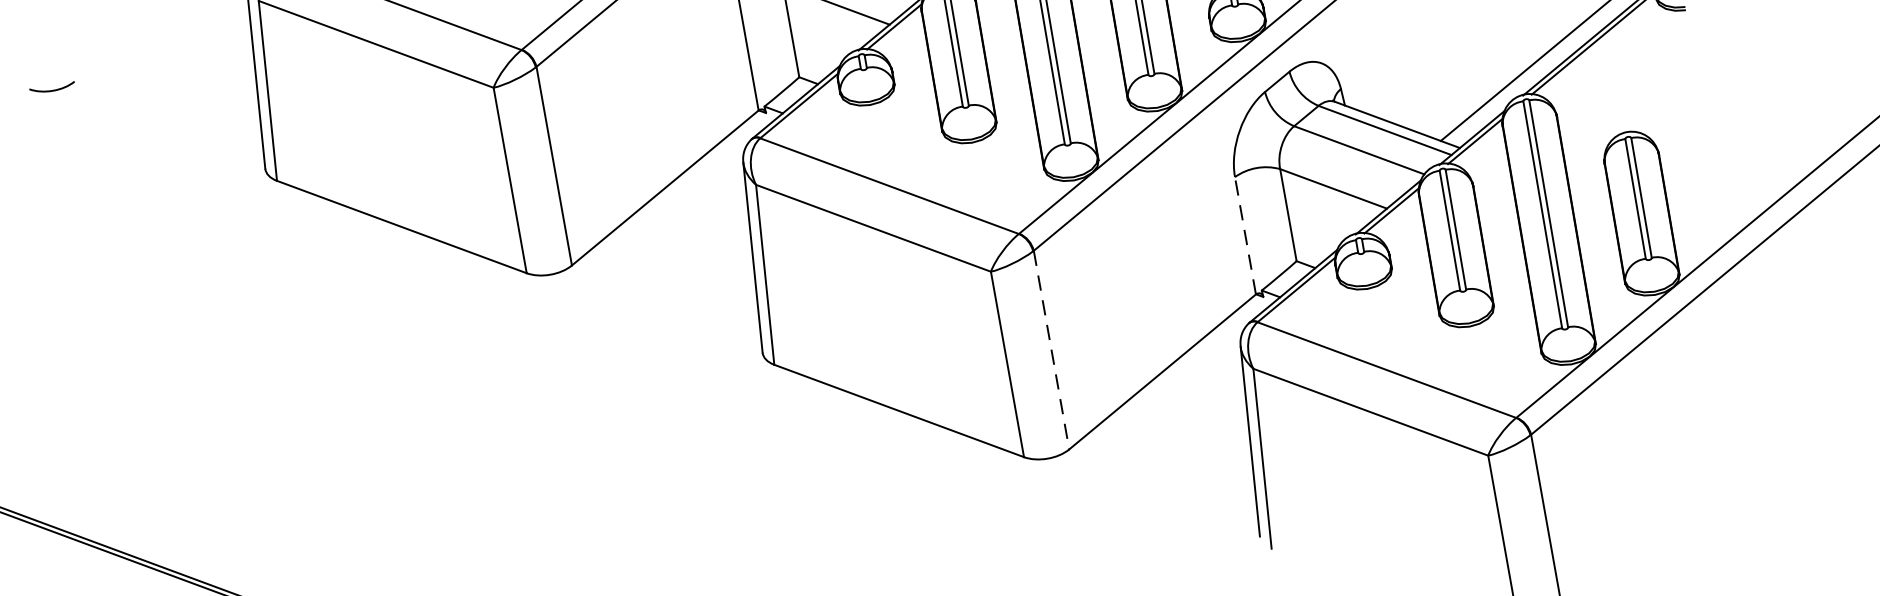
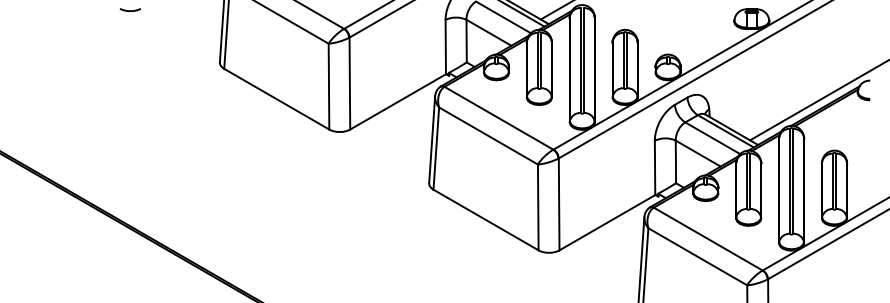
line: (1246, 234) -> (655, 167), dashed -> solid
line: (1052, 350) -> (559, 204), dashed -> solid

